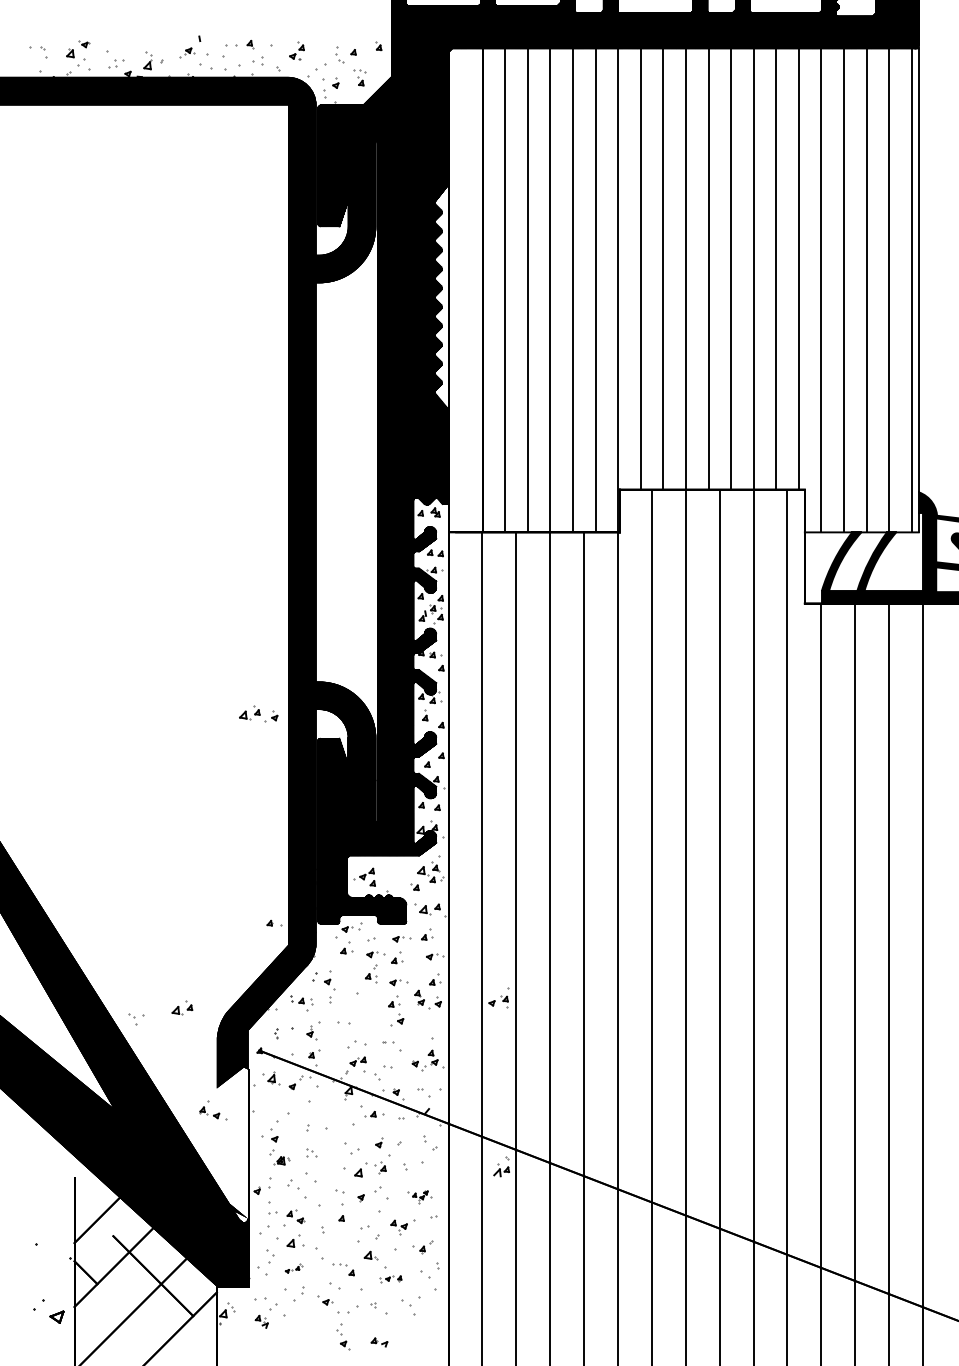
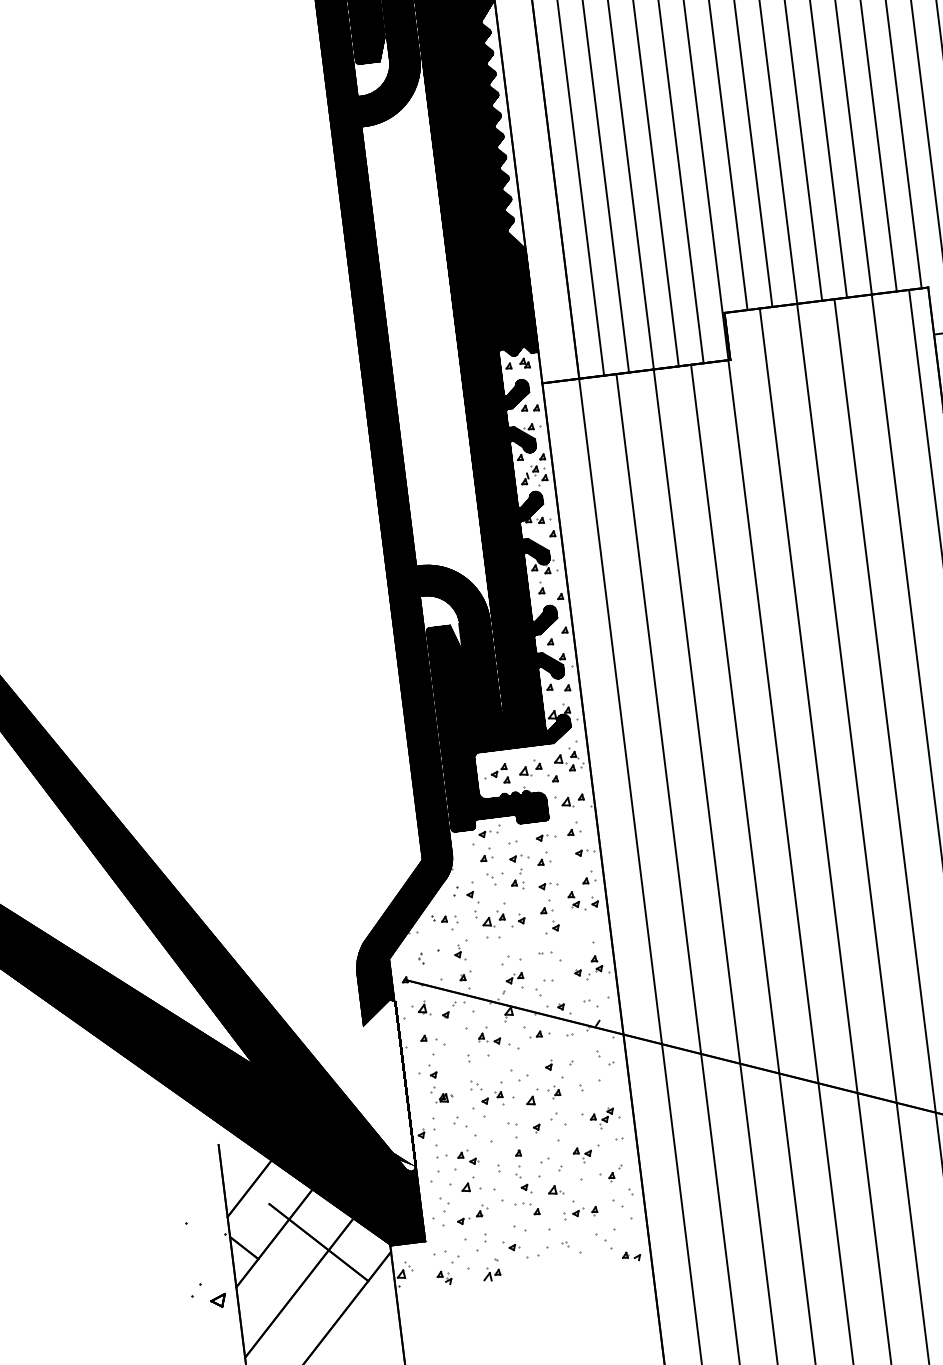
part: (258, 713) -> (503, 918), moved
part: (274, 922) -> (428, 1037), moved
part: (498, 997) -> (491, 1094), moved
part: (182, 1007) -> (530, 767), moved
part: (136, 1019) -> (495, 878), moved
part: (213, 1110) -> (493, 1035), moved
part: (501, 1166) -> (491, 1269), moved
part: (419, 1196) -> (600, 1118), size x1.43
part: (294, 1268) -> (473, 1214), size x1.67
part: (390, 1279) -> (580, 1213), size x1.43
part: (343, 1336) -> (523, 1179), moved
part: (379, 1342) -> (631, 1256), moved

